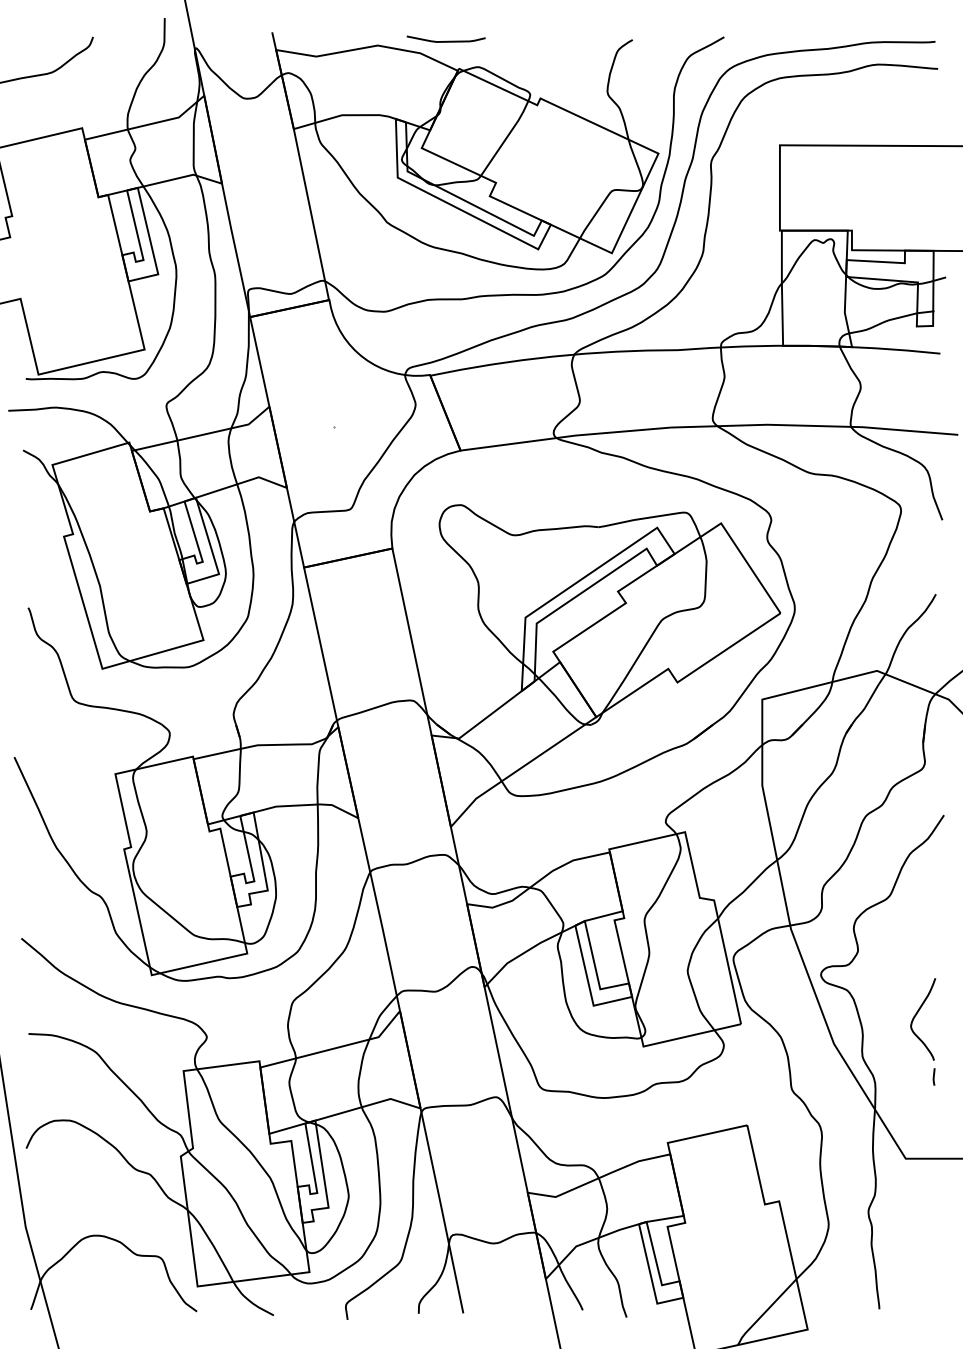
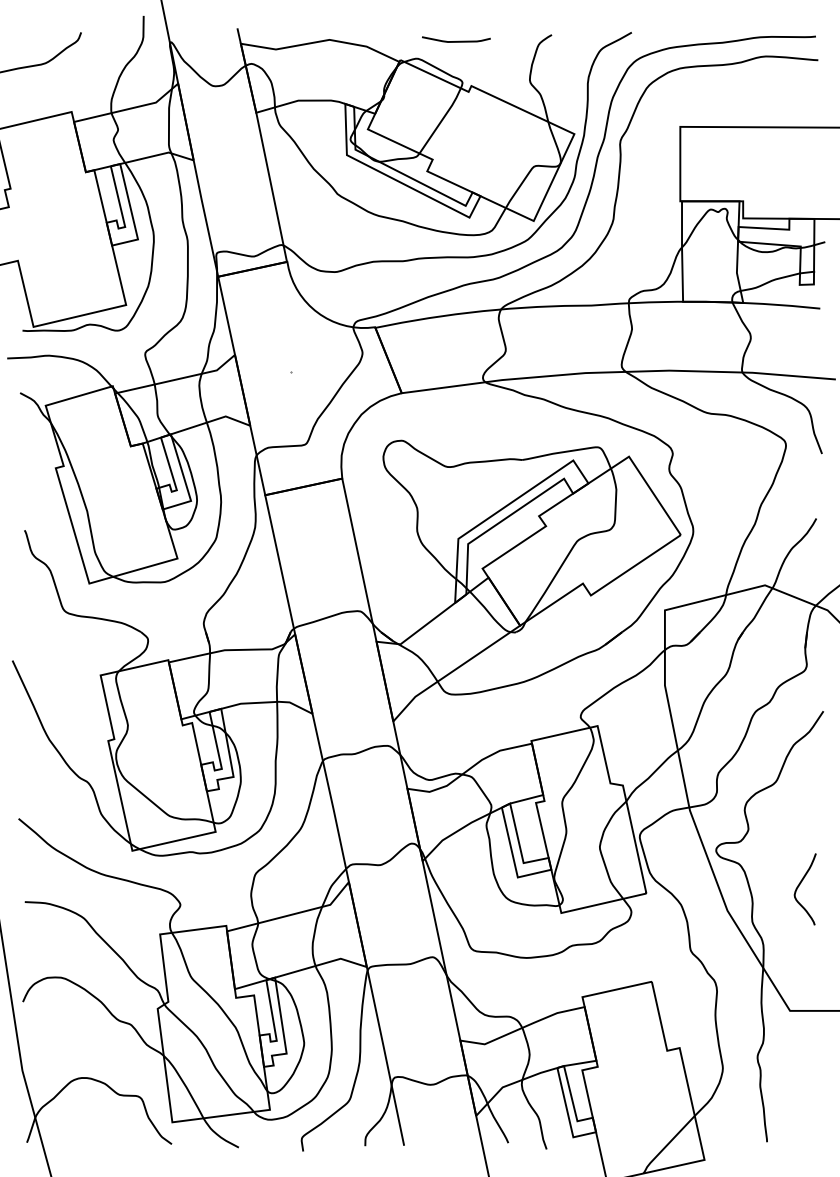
curve: (445, 40) -> (455, 40), moved
line: (933, 1076) -> (814, 939), removed

